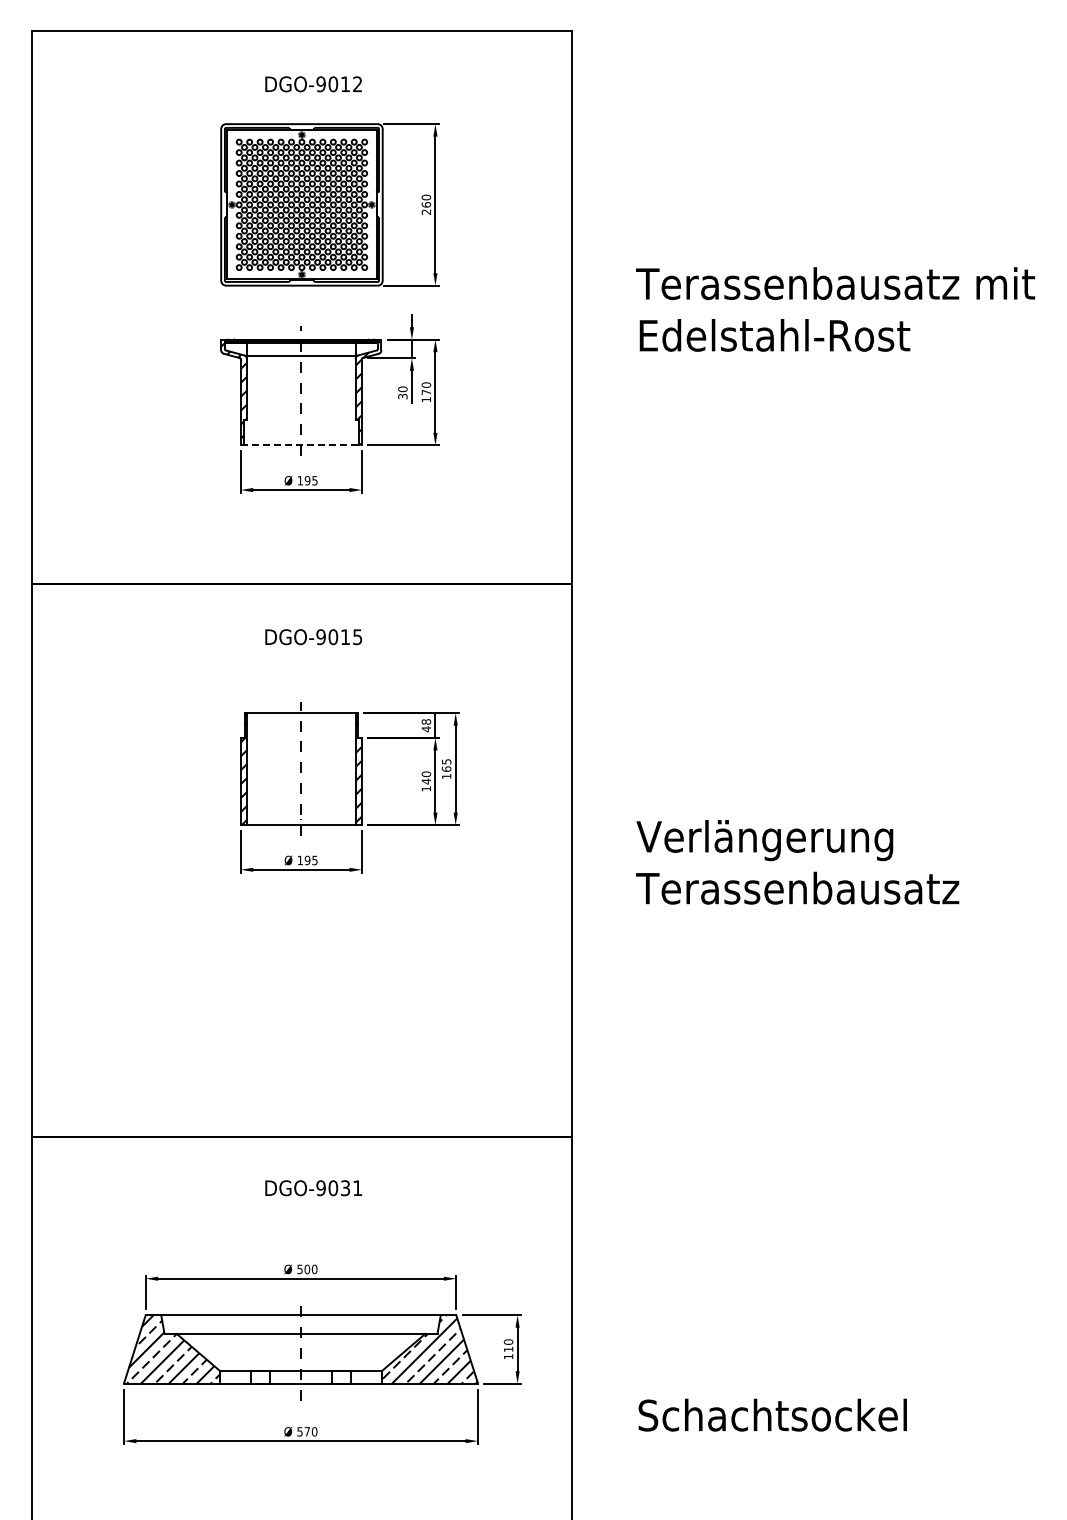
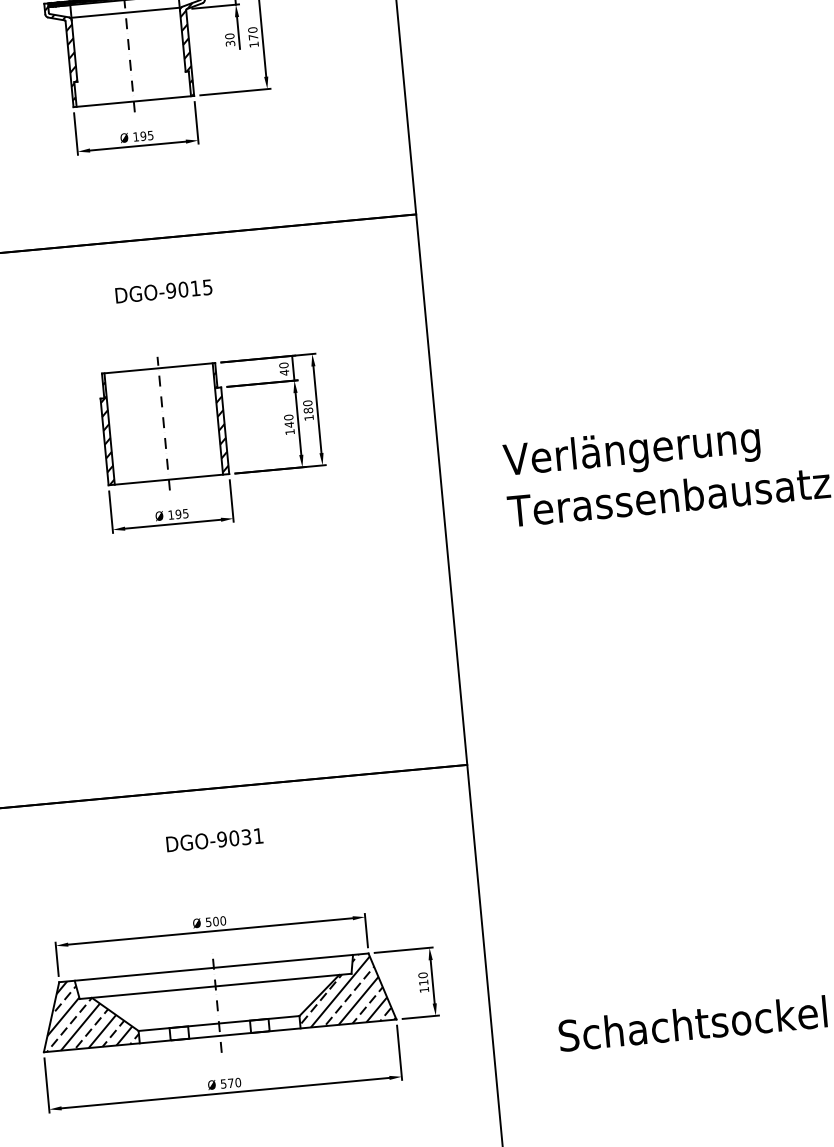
line: (301, 445) -> (134, 101), dashed -> solid
text: (426, 721) -> (283, 364), 48 -> 40
text: (446, 765) -> (307, 406), 165 -> 180

